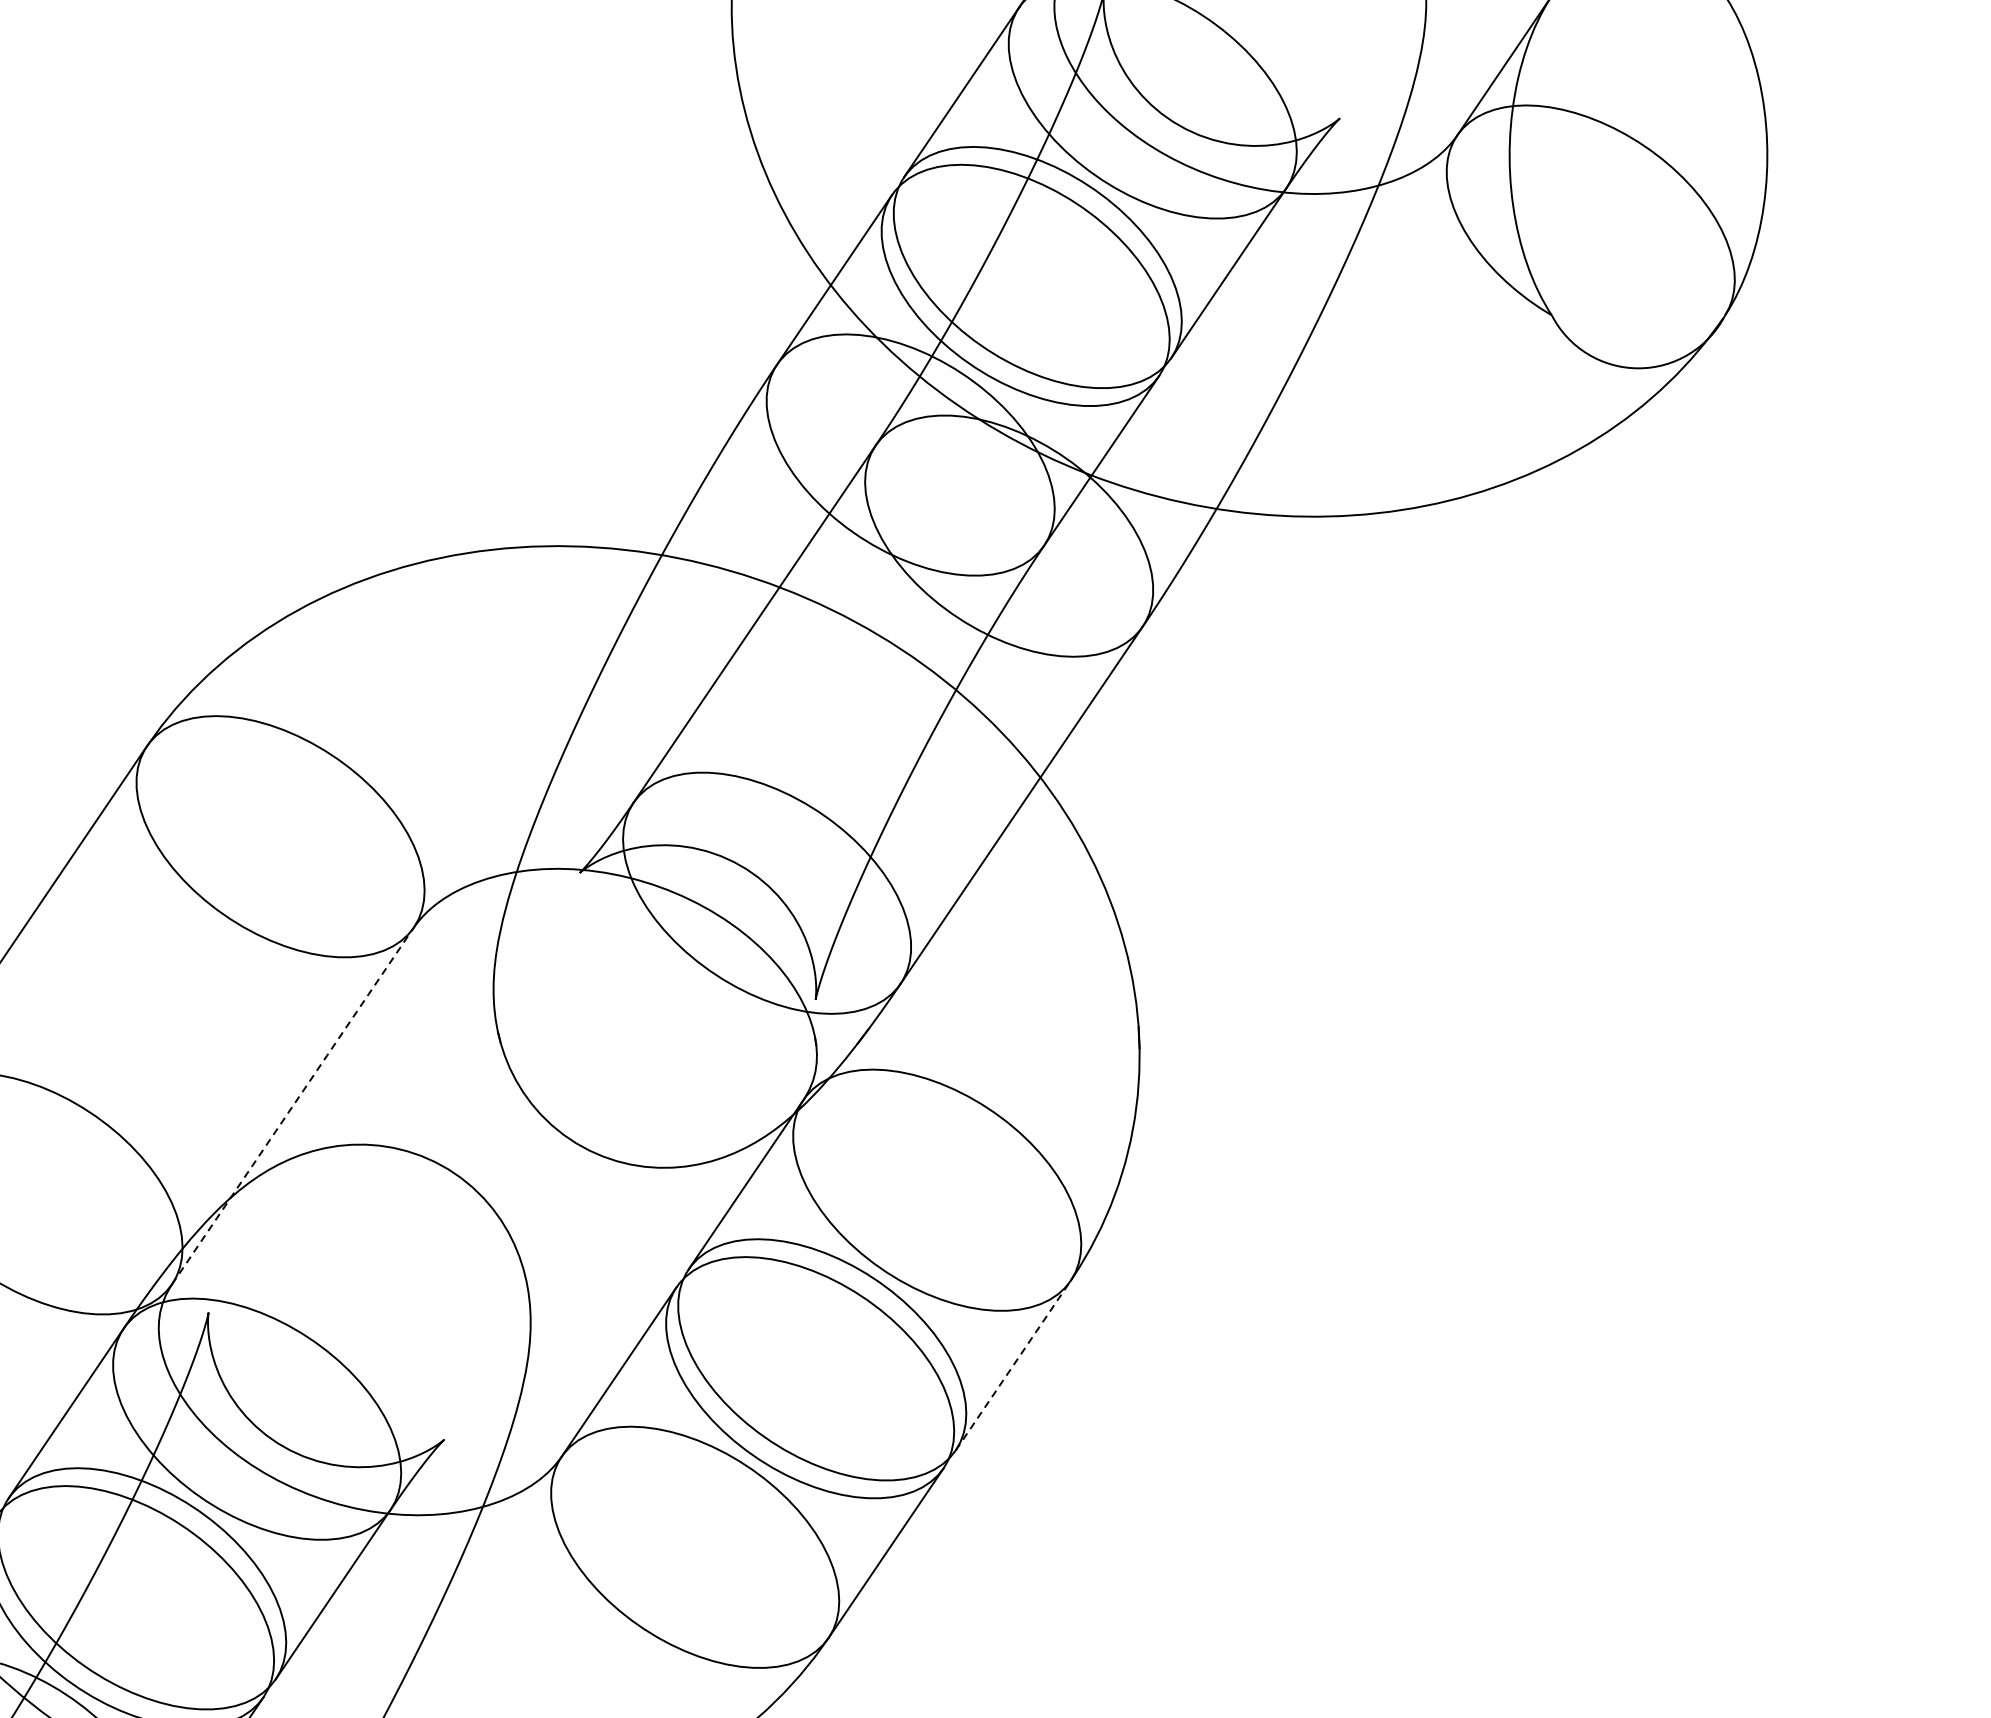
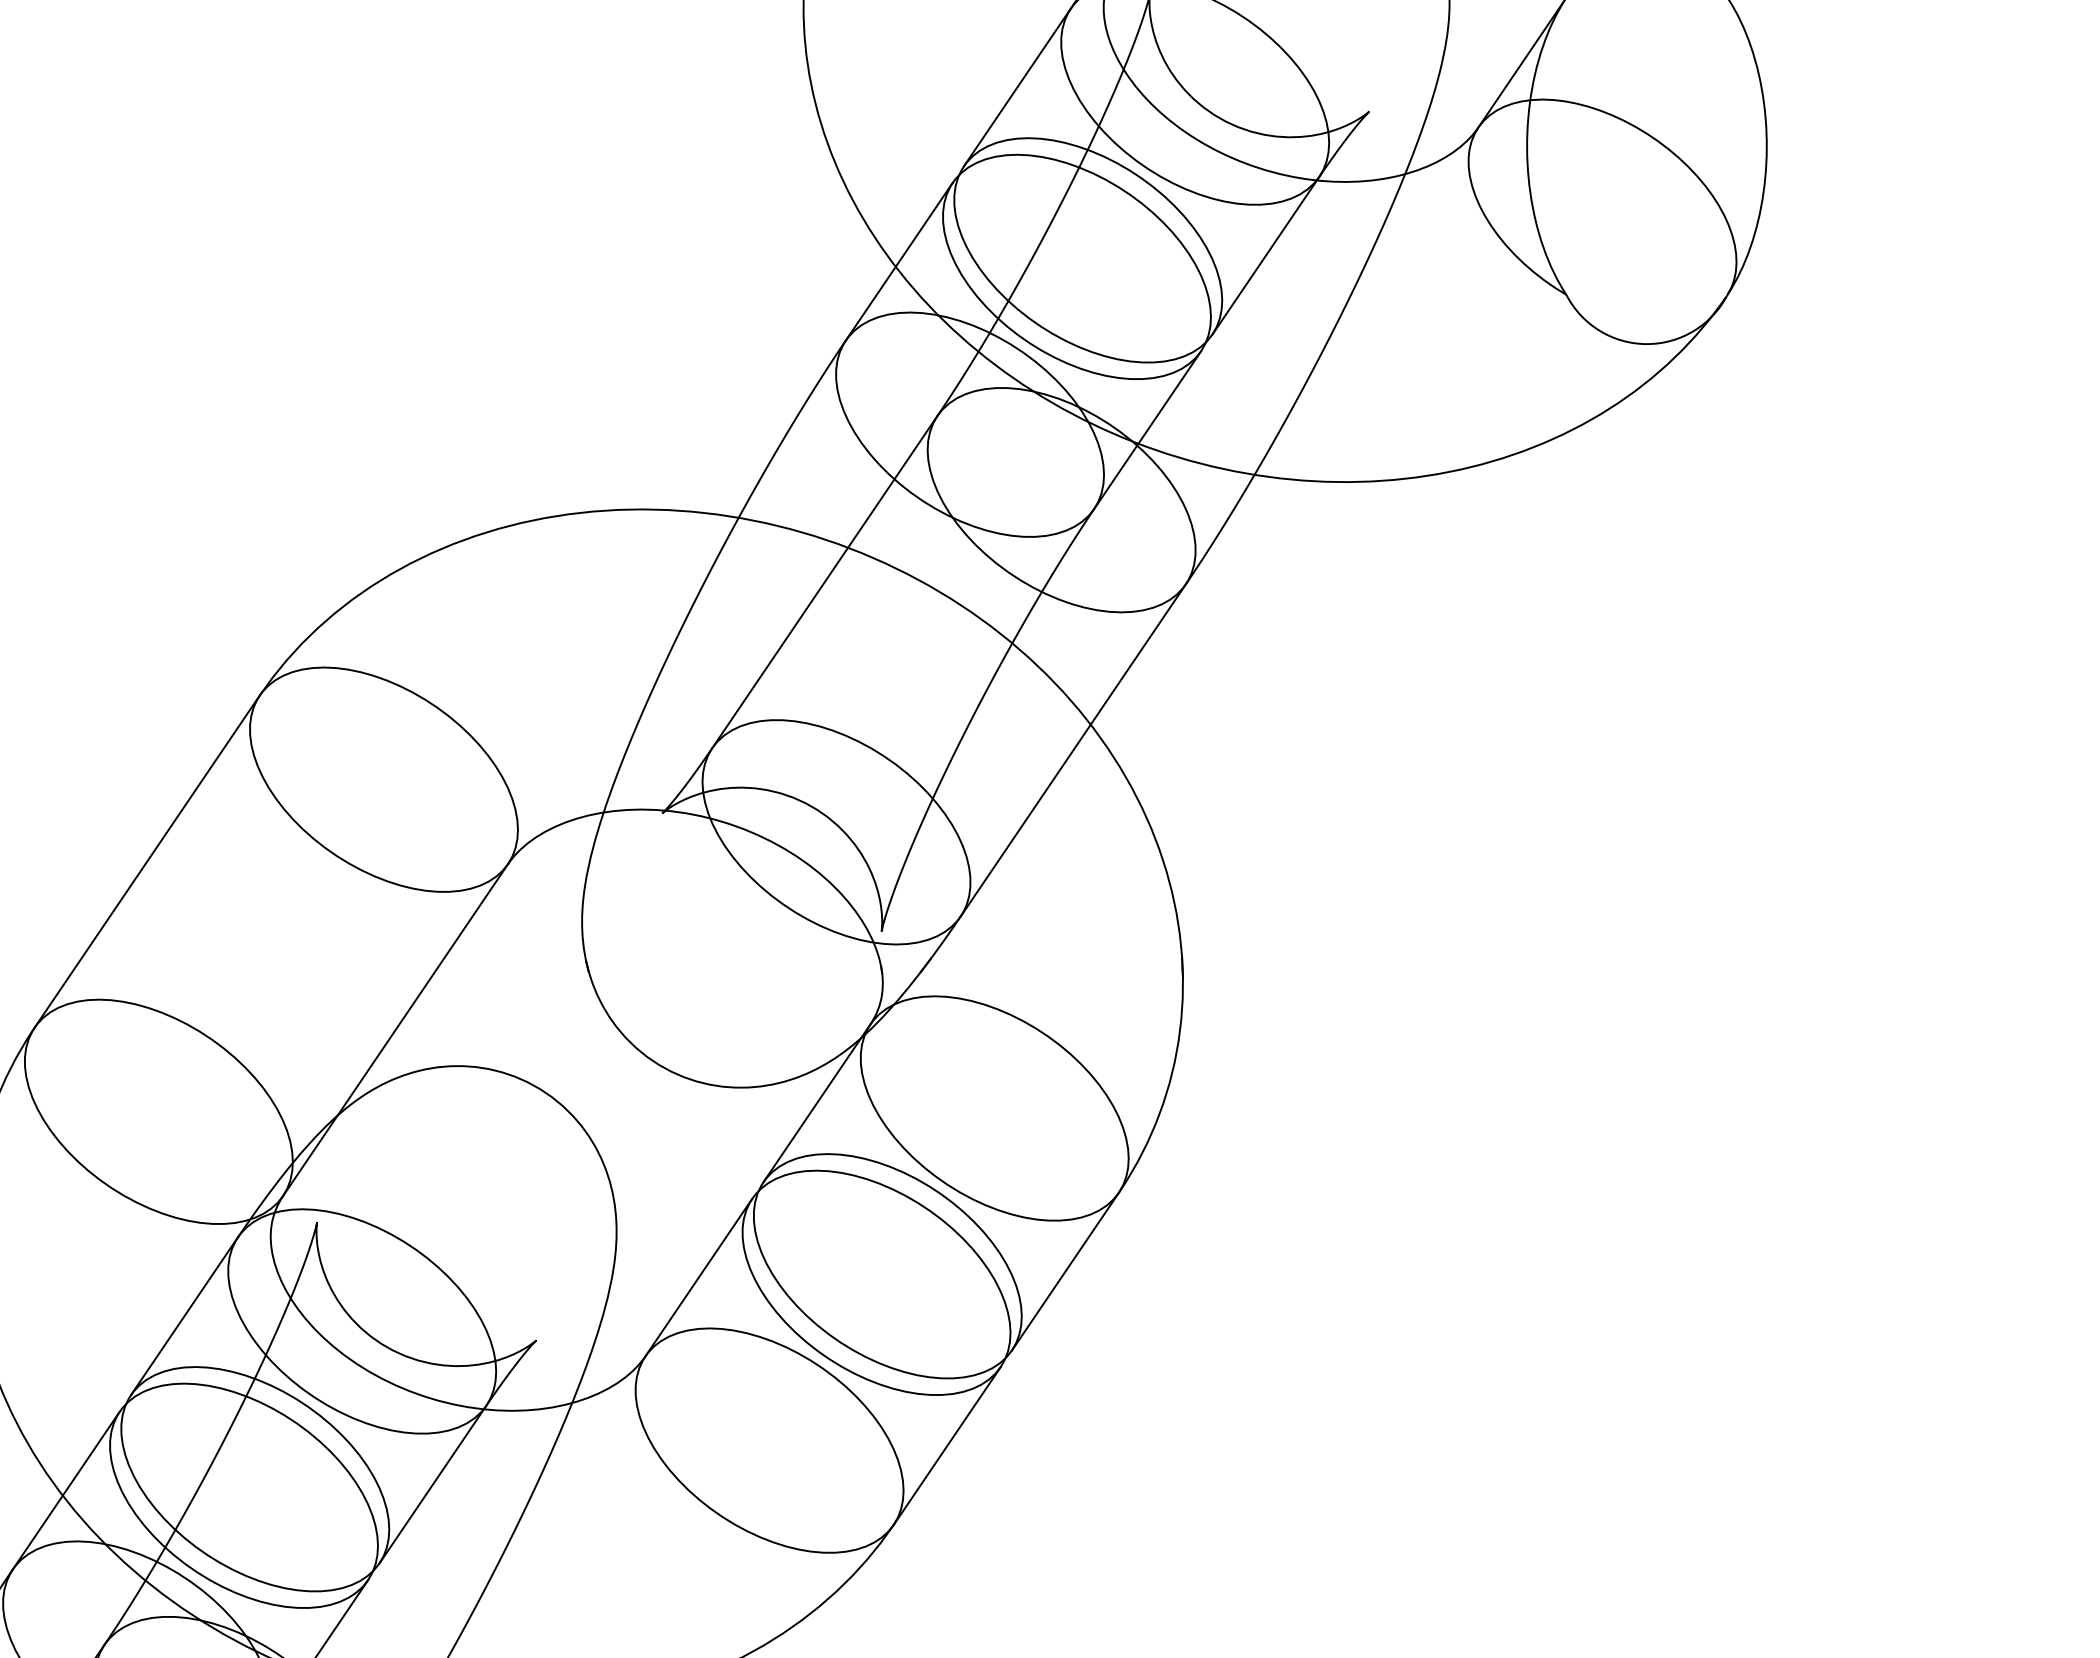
line: (292, 1106) -> (395, 1030), dashed -> solid
line: (1013, 1365) -> (1065, 1271), dashed -> solid

